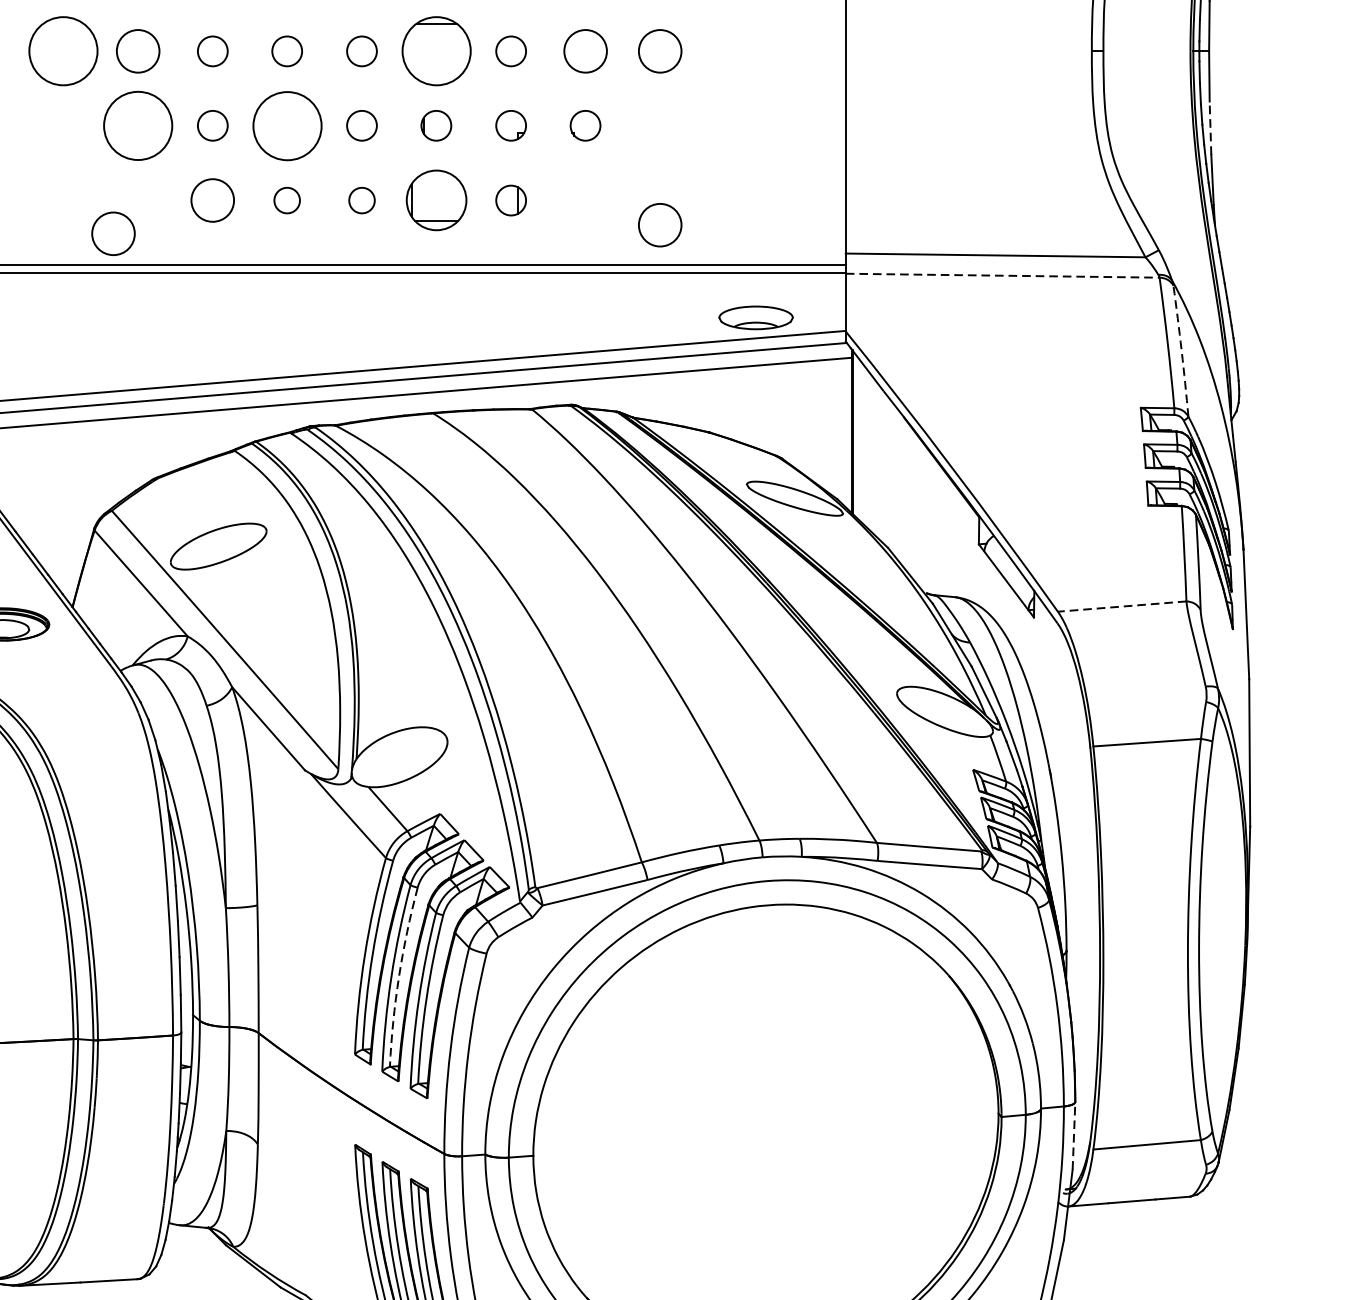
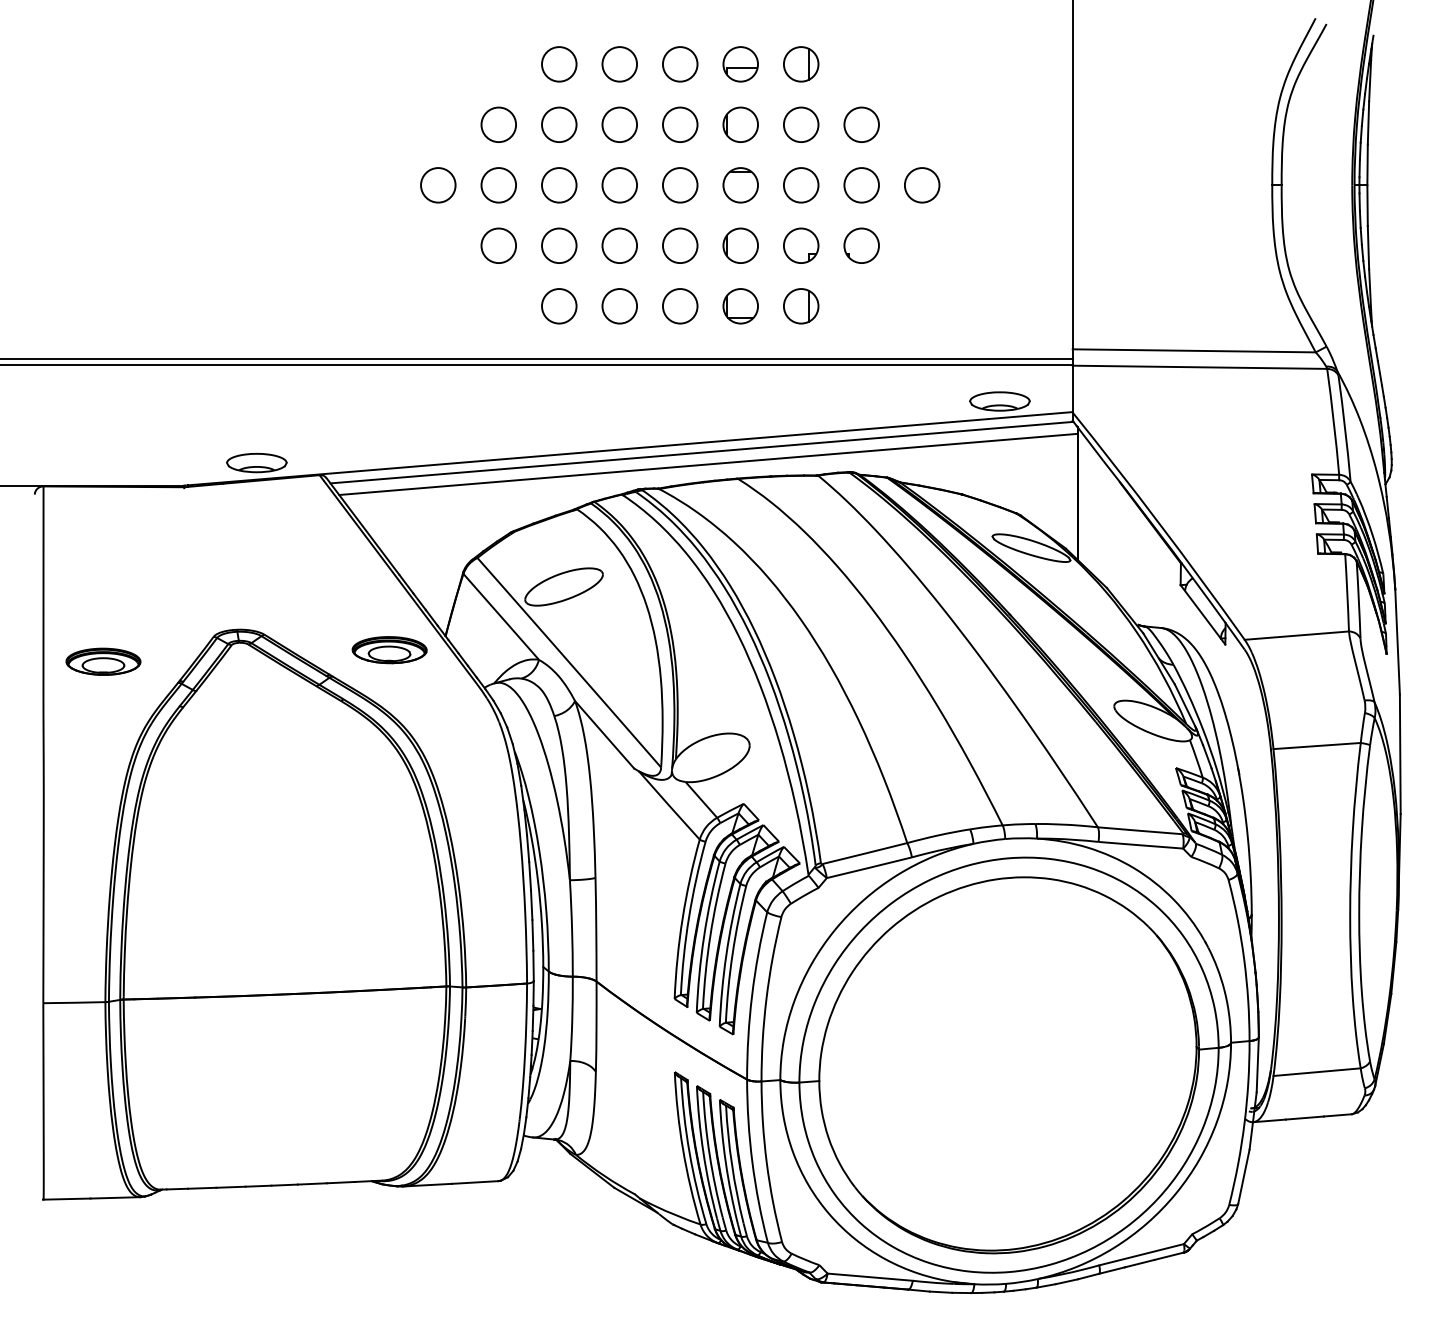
circle: (63, 51) -> (438, 185), size x0.62
circle: (213, 51) -> (559, 185), size x1.43
circle: (286, 51) -> (619, 185), size x1.43
circle: (362, 51) -> (680, 185), size x1.43
part: (436, 51) -> (740, 185), size x0.62
circle: (511, 51) -> (801, 185), size x1.43
circle: (137, 125) -> (498, 245), size x0.62
circle: (213, 125) -> (559, 245), size x1.43
circle: (286, 125) -> (619, 245), size x0.62
circle: (362, 125) -> (680, 245), size x1.43
part: (436, 125) -> (740, 245), size x1.43
part: (511, 125) -> (801, 245), size x1.43
part: (585, 125) -> (861, 245), size x1.43
line: (1210, 127) -> (1368, 247), dashed -> solid
circle: (286, 200) -> (619, 306), size x1.67
circle: (362, 200) -> (680, 306), size x1.67
part: (436, 200) -> (740, 306), size x0.71
part: (511, 200) -> (801, 306), size x1.43
circle: (660, 225) -> (922, 326), removed
circle: (113, 234) -> (478, 333), removed
line: (1003, 275) -> (1200, 367), dashed -> solid
arc: (1182, 351) -> (1345, 428), dashed -> solid
line: (1121, 606) -> (1296, 635), dashed -> solid
arc: (399, 976) -> (710, 935), dashed -> solid
line: (1073, 1135) -> (1257, 1064), dashed -> solid

